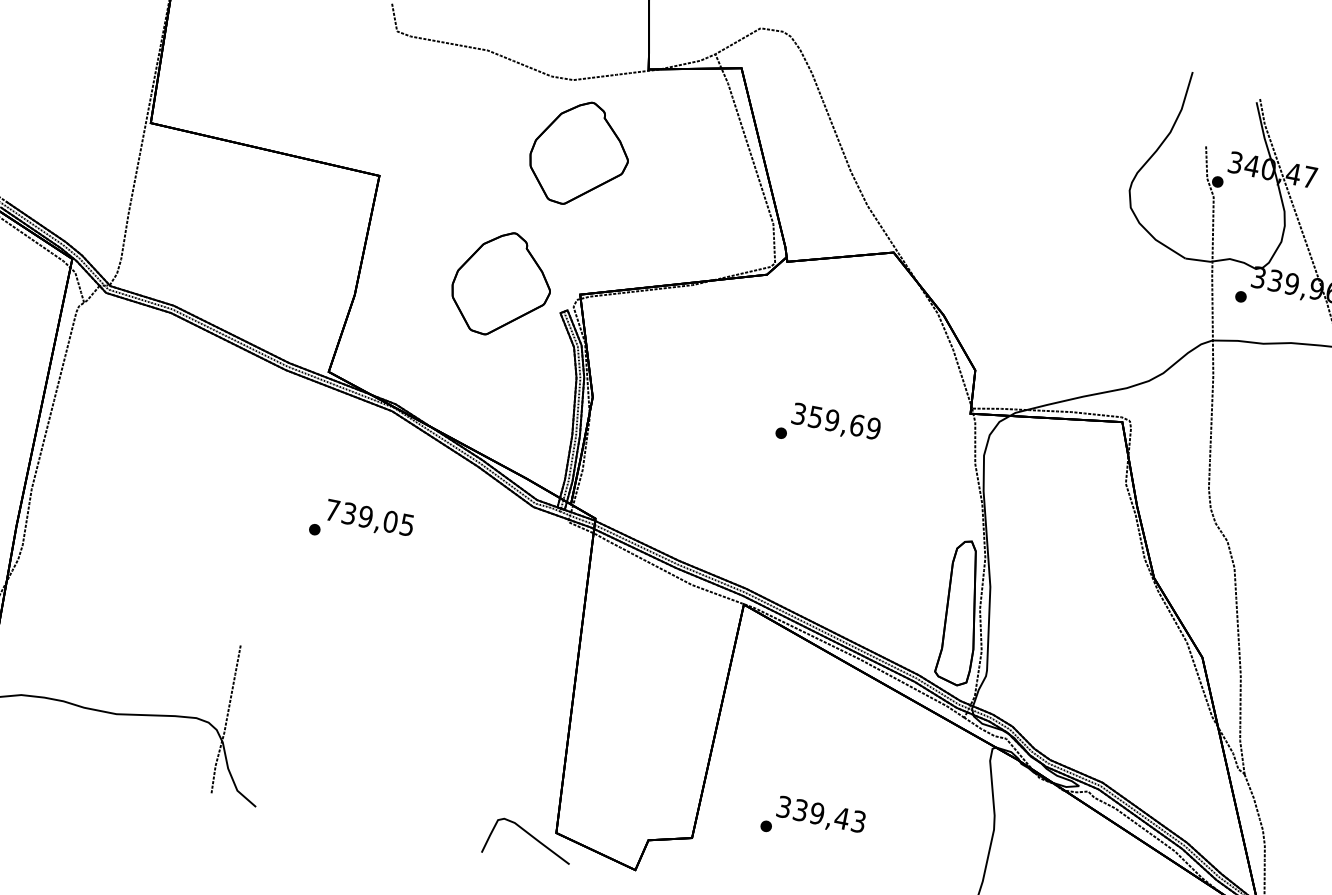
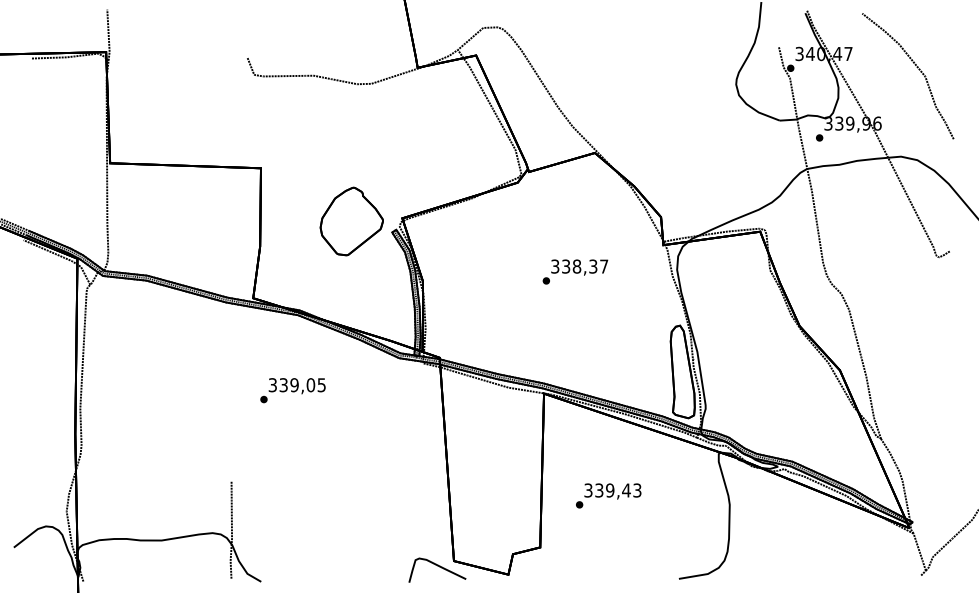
part: (579, 153) -> (384, 129), removed
text: (845, 422) -> (585, 266), 359,69 -> 338,37
text: (332, 510) -> (272, 385), 739,05 -> 339,05
text: (813, 820) -> (608, 495), moved

